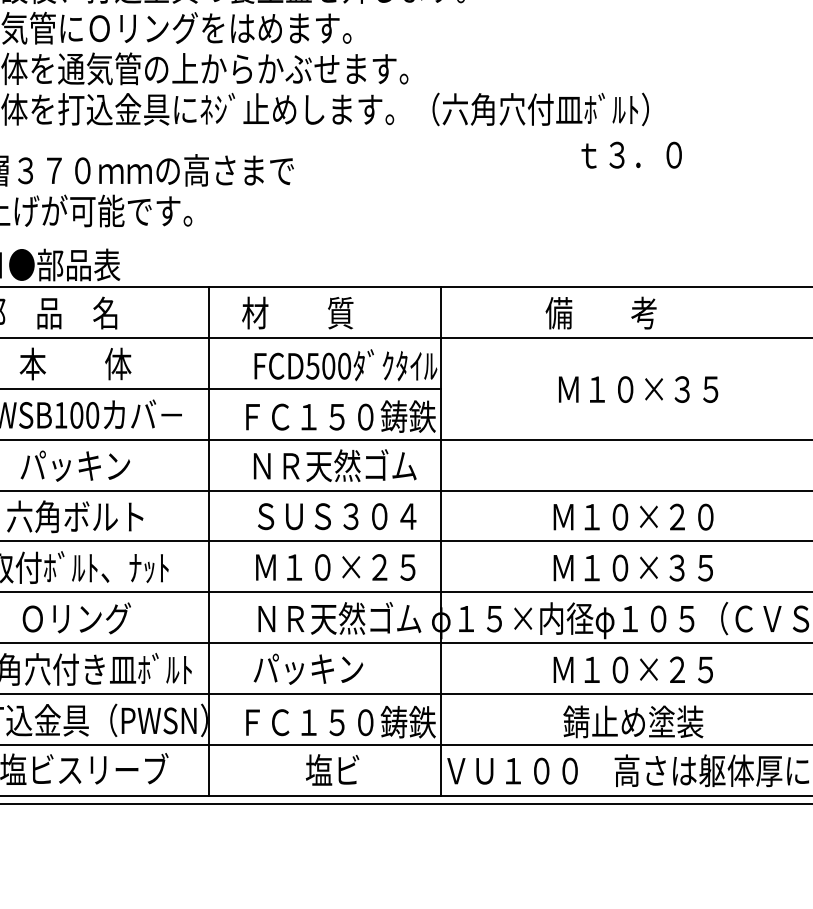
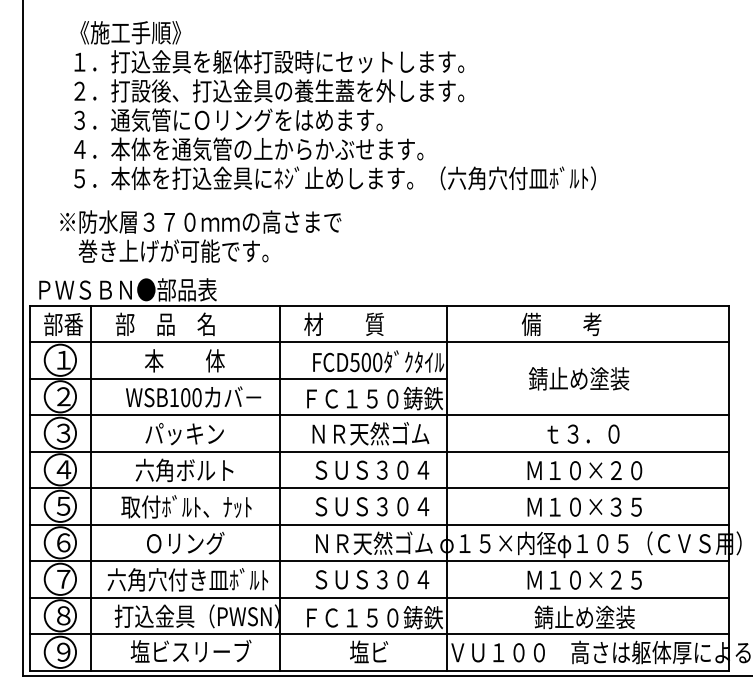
text: (631, 154) -> (583, 433), moved
text: (635, 388) -> (586, 378), Ｍ１０×３５ -> 錆止め塗装
text: (335, 567) -> (371, 506), Ｍ１０×２５ -> ＳＵＳ３０４
text: (334, 668) -> (370, 579), パッキン -> ＳＵＳ３０４

